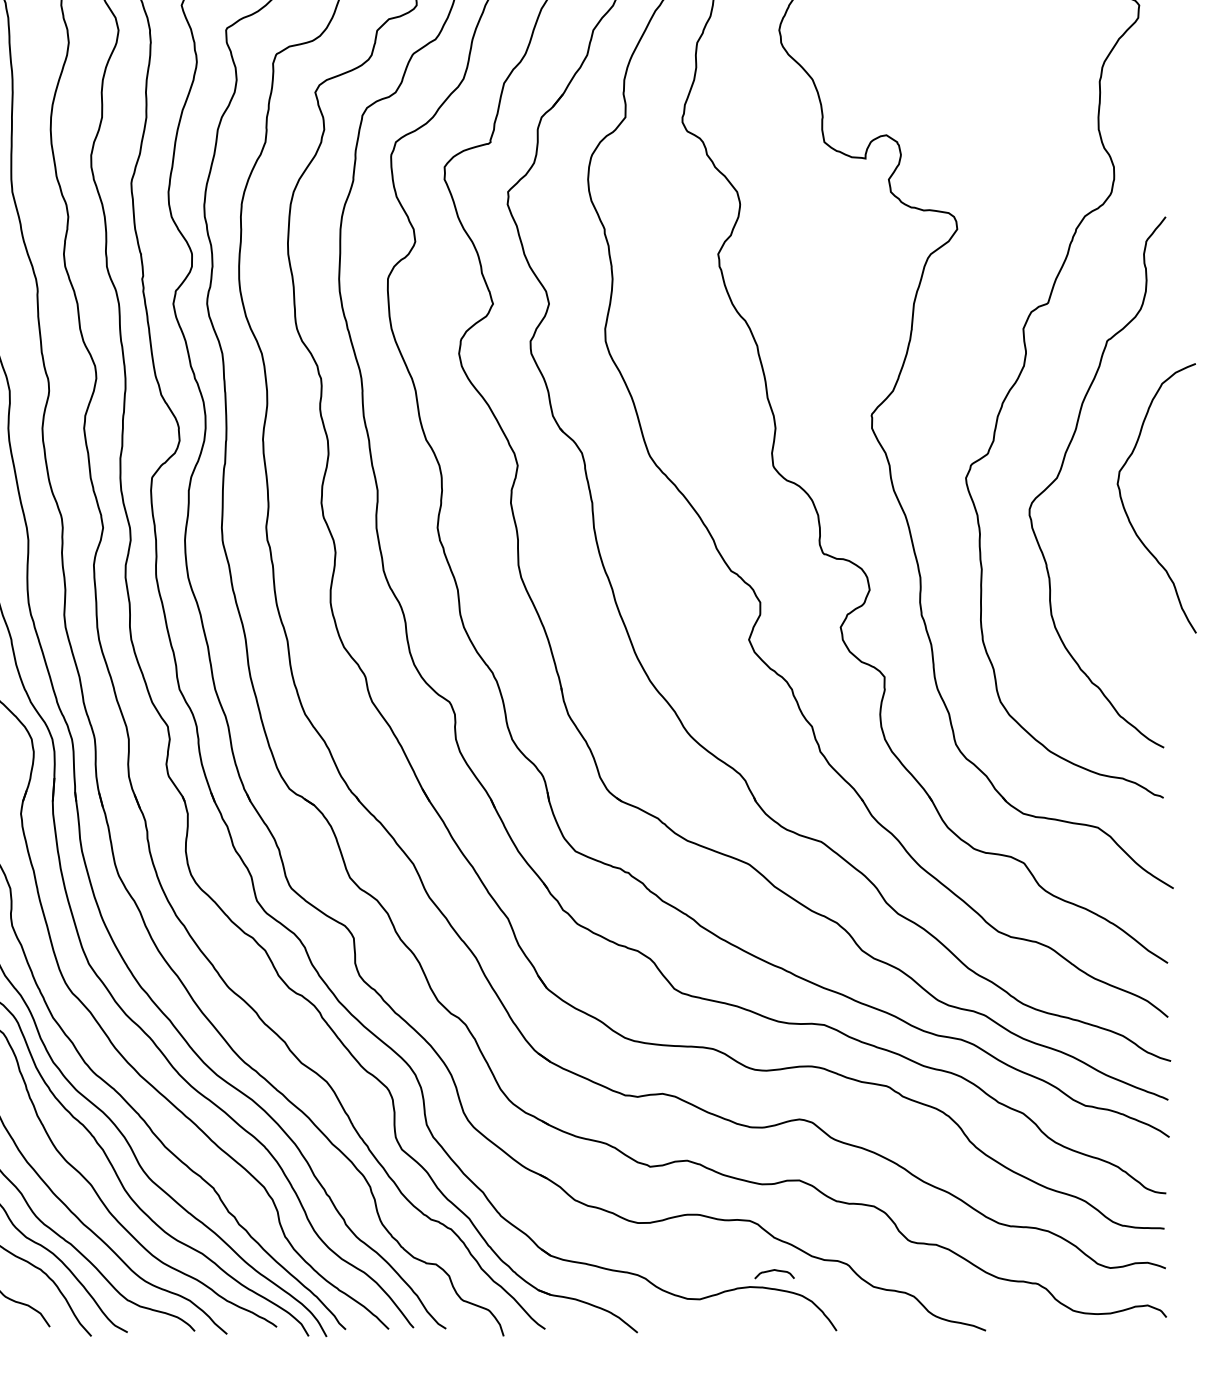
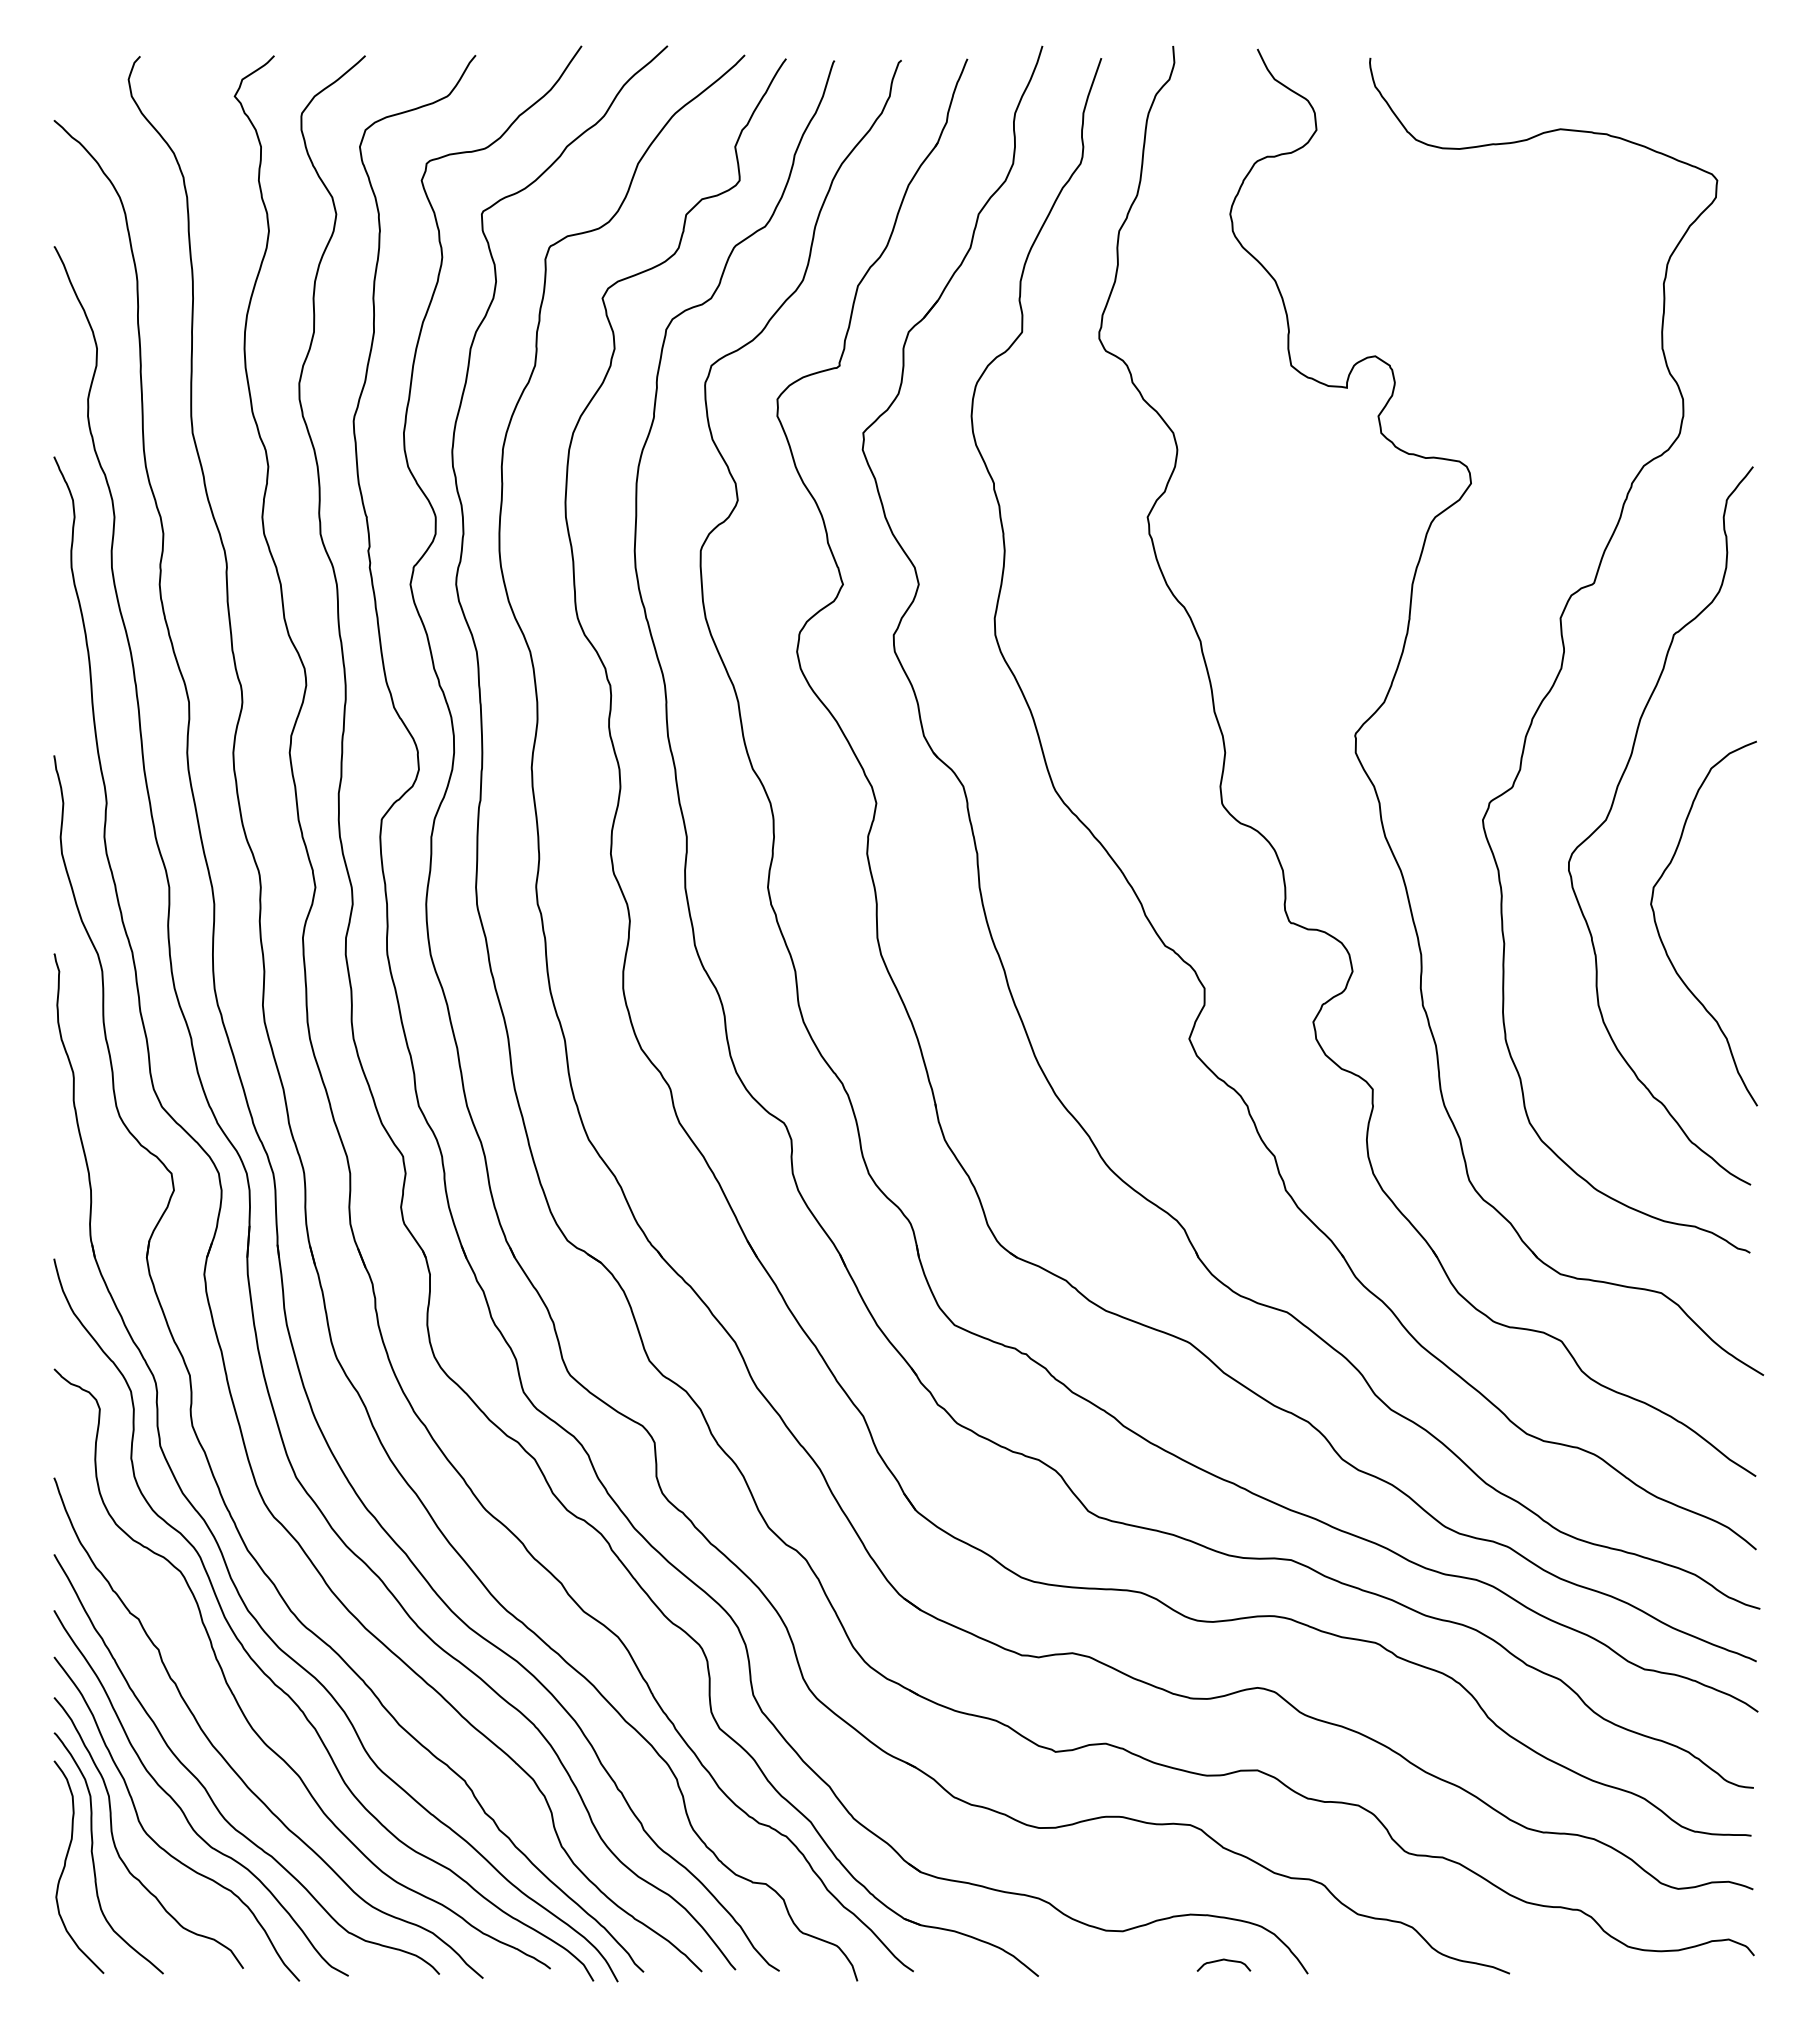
curve: (1126, 510) -> (1662, 940), moved
curve: (774, 1270) -> (1223, 1960), moved

